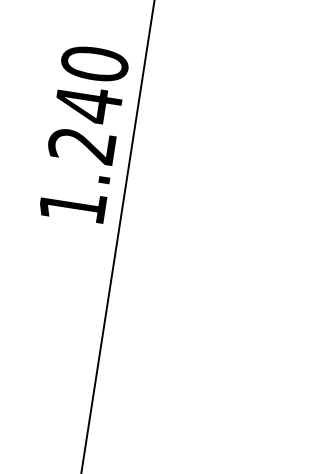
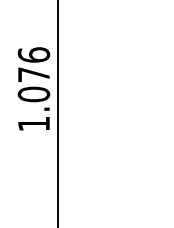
text: (87, 103) -> (33, 74), 1.240 -> 1.076

